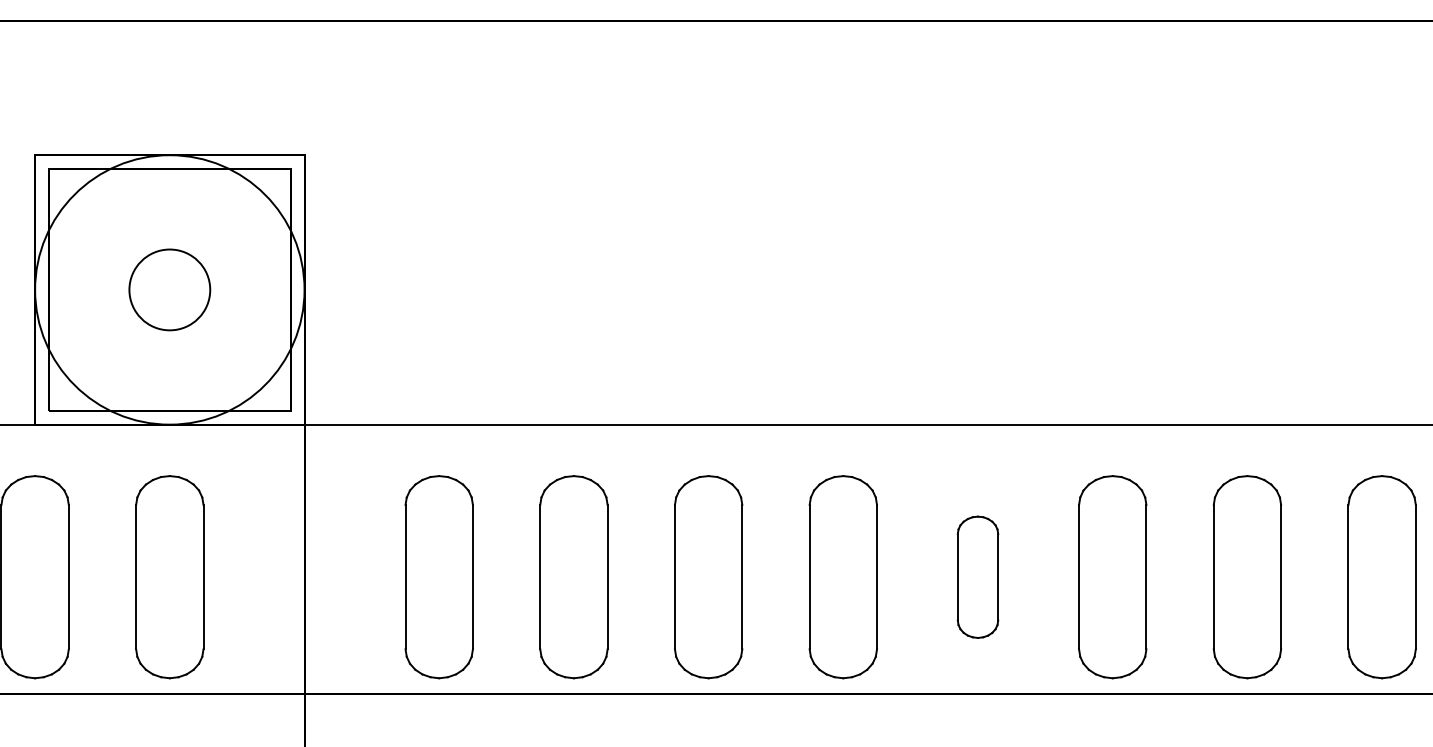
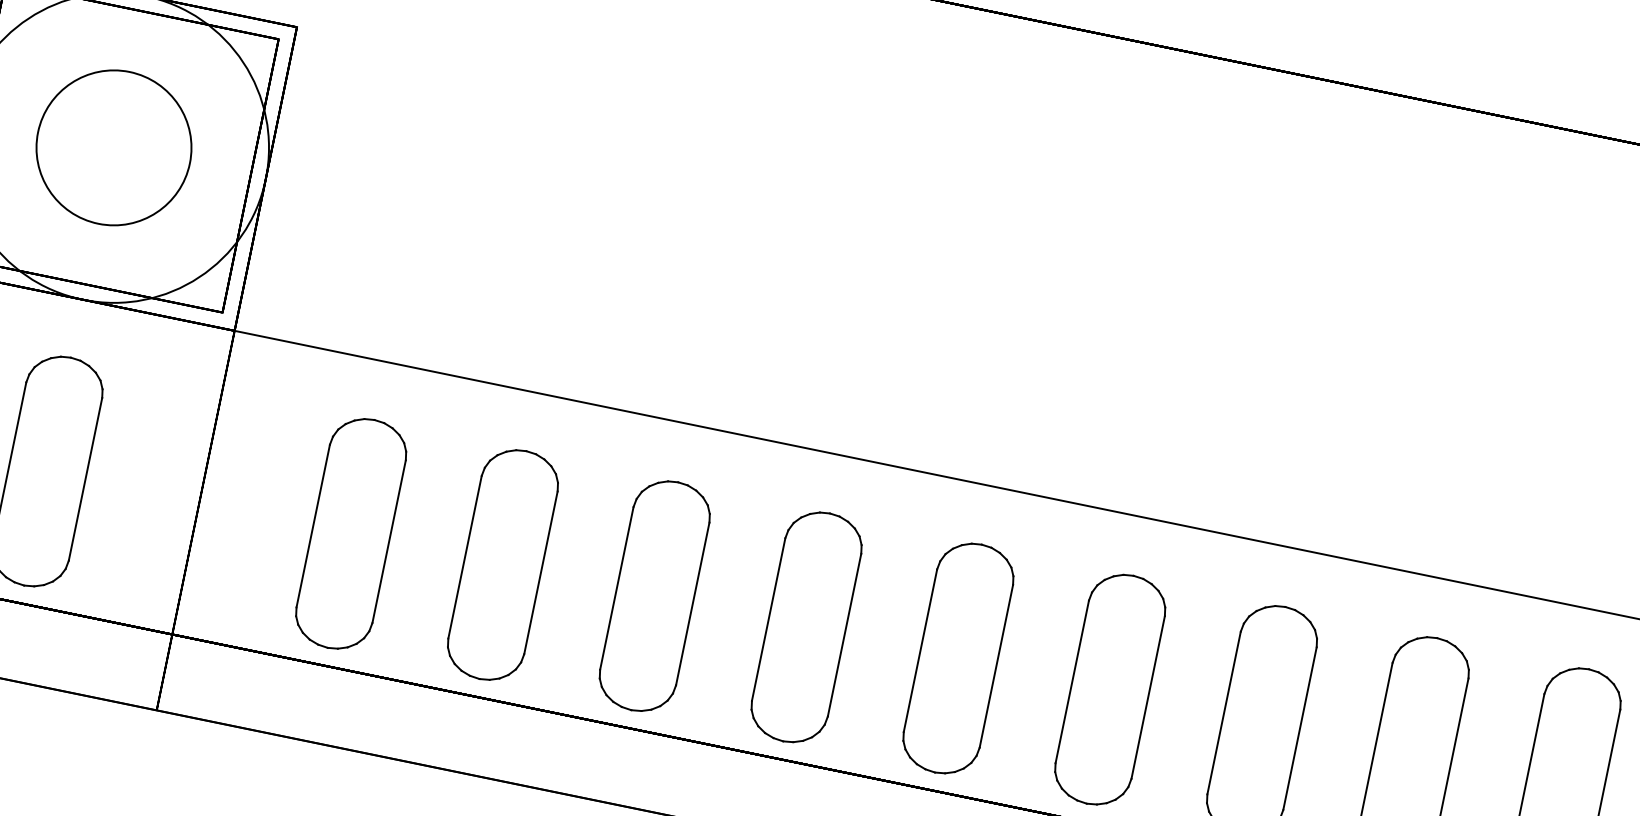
circle: (169, 289) -> (113, 147), size x1.67
part: (977, 577) -> (957, 658), size x1.67

